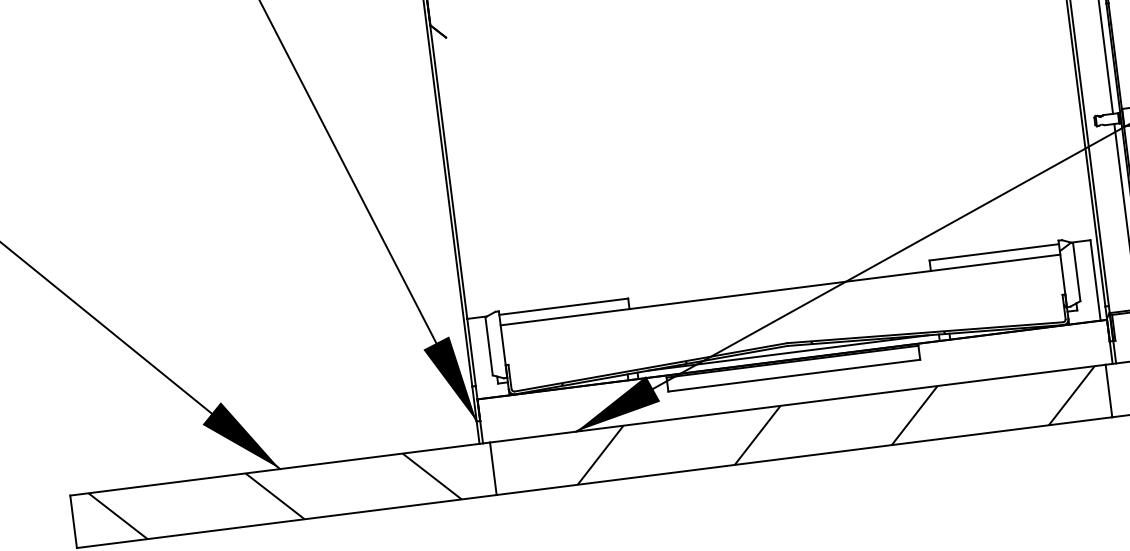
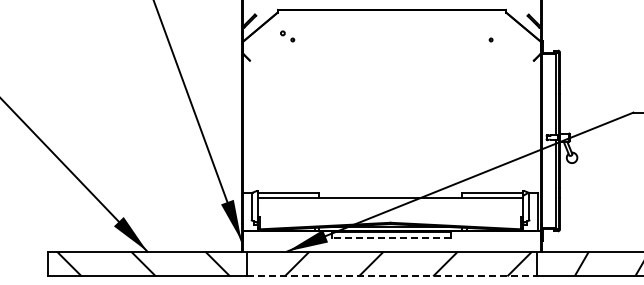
line: (793, 376) -> (391, 238), solid -> dashed
line: (805, 456) -> (392, 276), solid -> dashed

